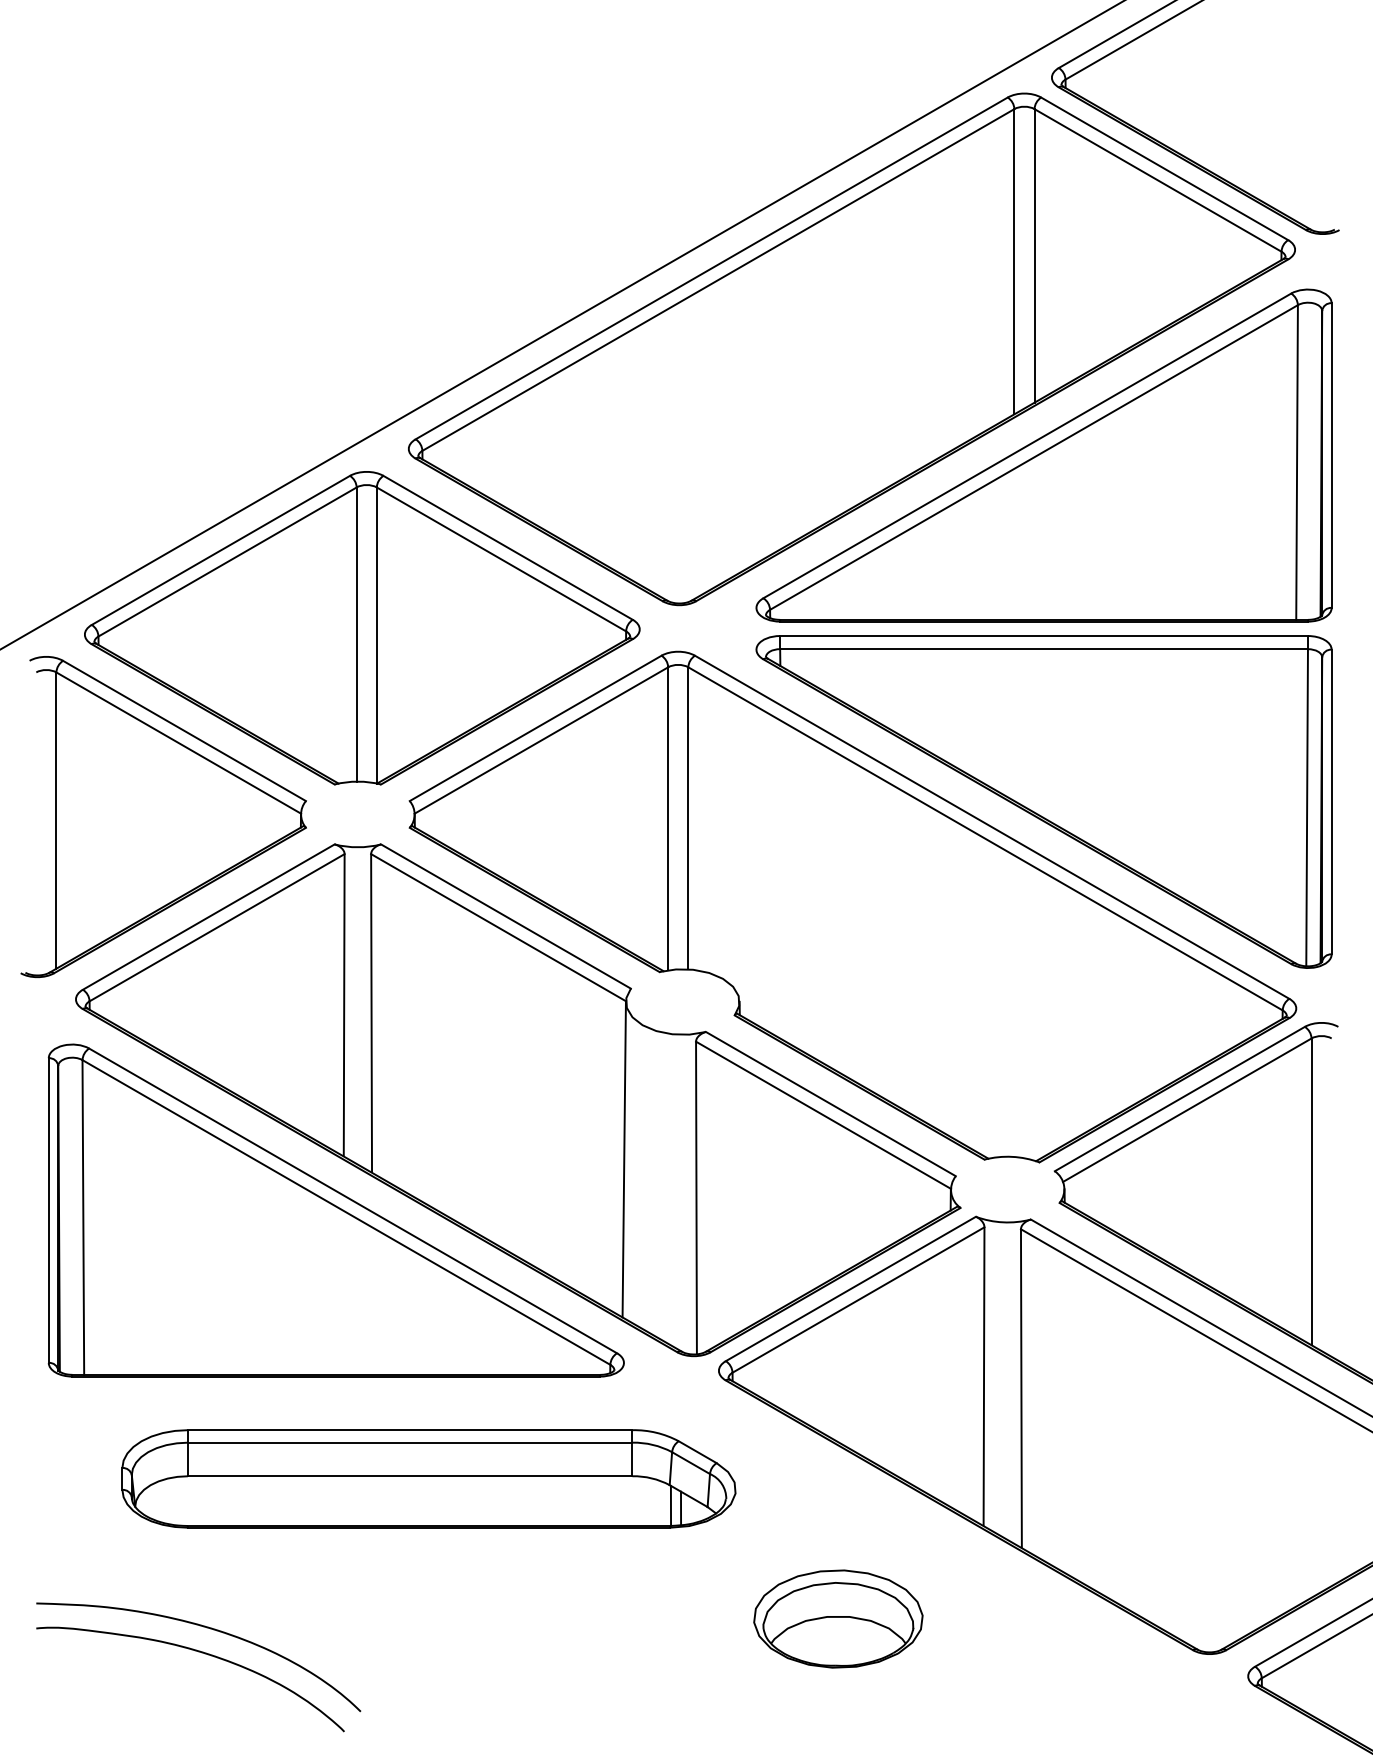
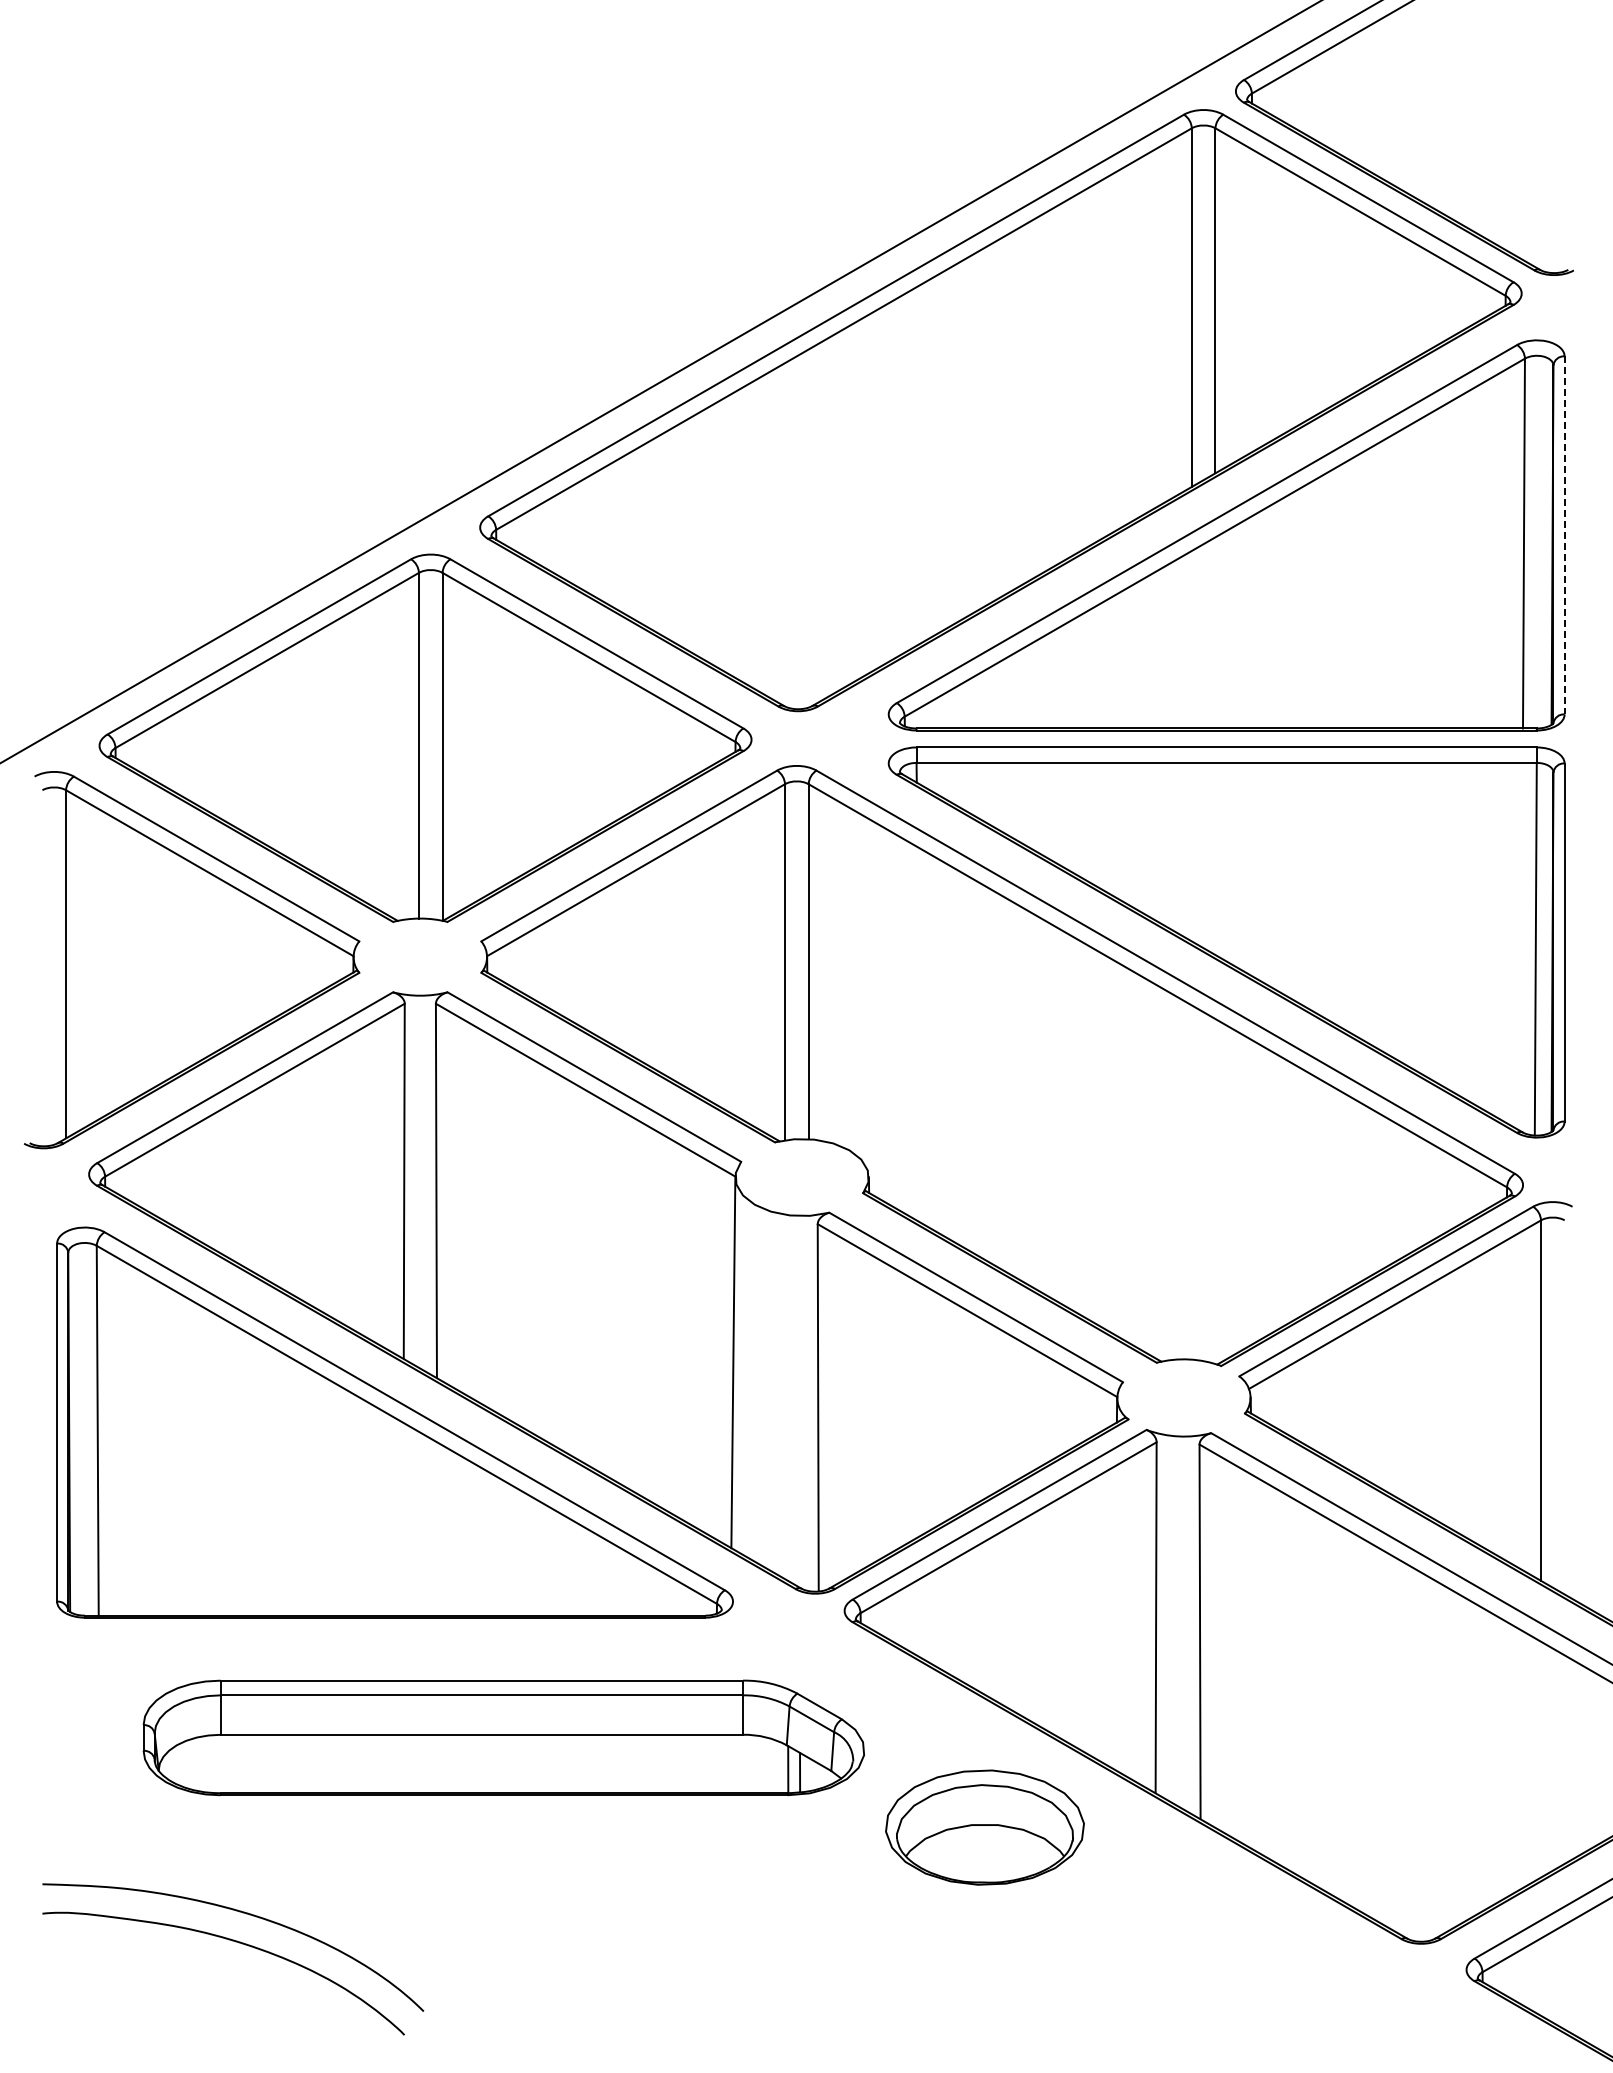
line: (1331, 455) -> (1564, 535), solid -> dashed
part: (837, 1618) -> (984, 1827), moved

